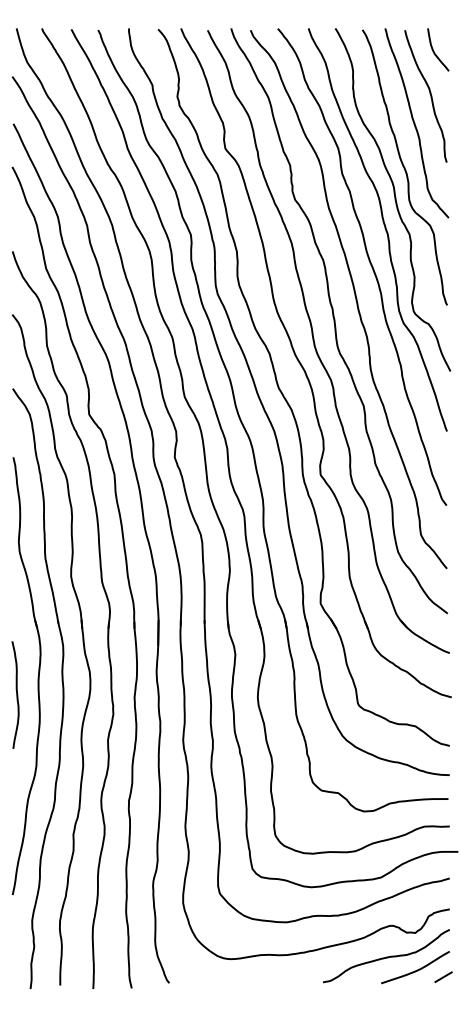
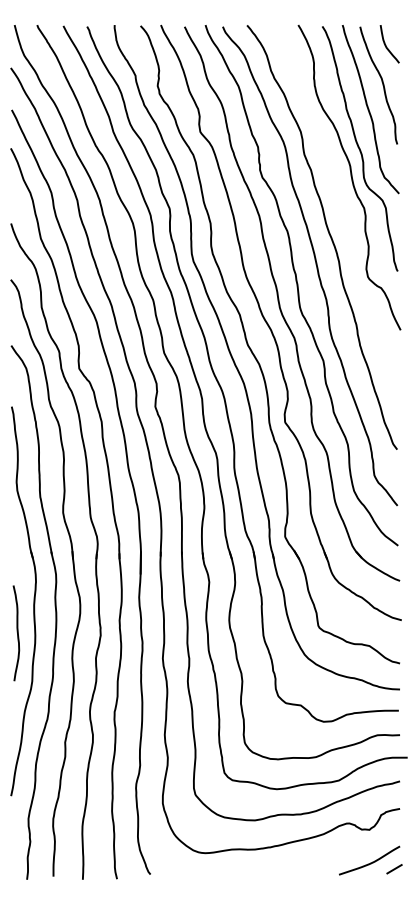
curve: (384, 228) -> (341, 203), removed
curve: (16, 694) -> (17, 632), moved
curve: (386, 956) -> (343, 850), removed

